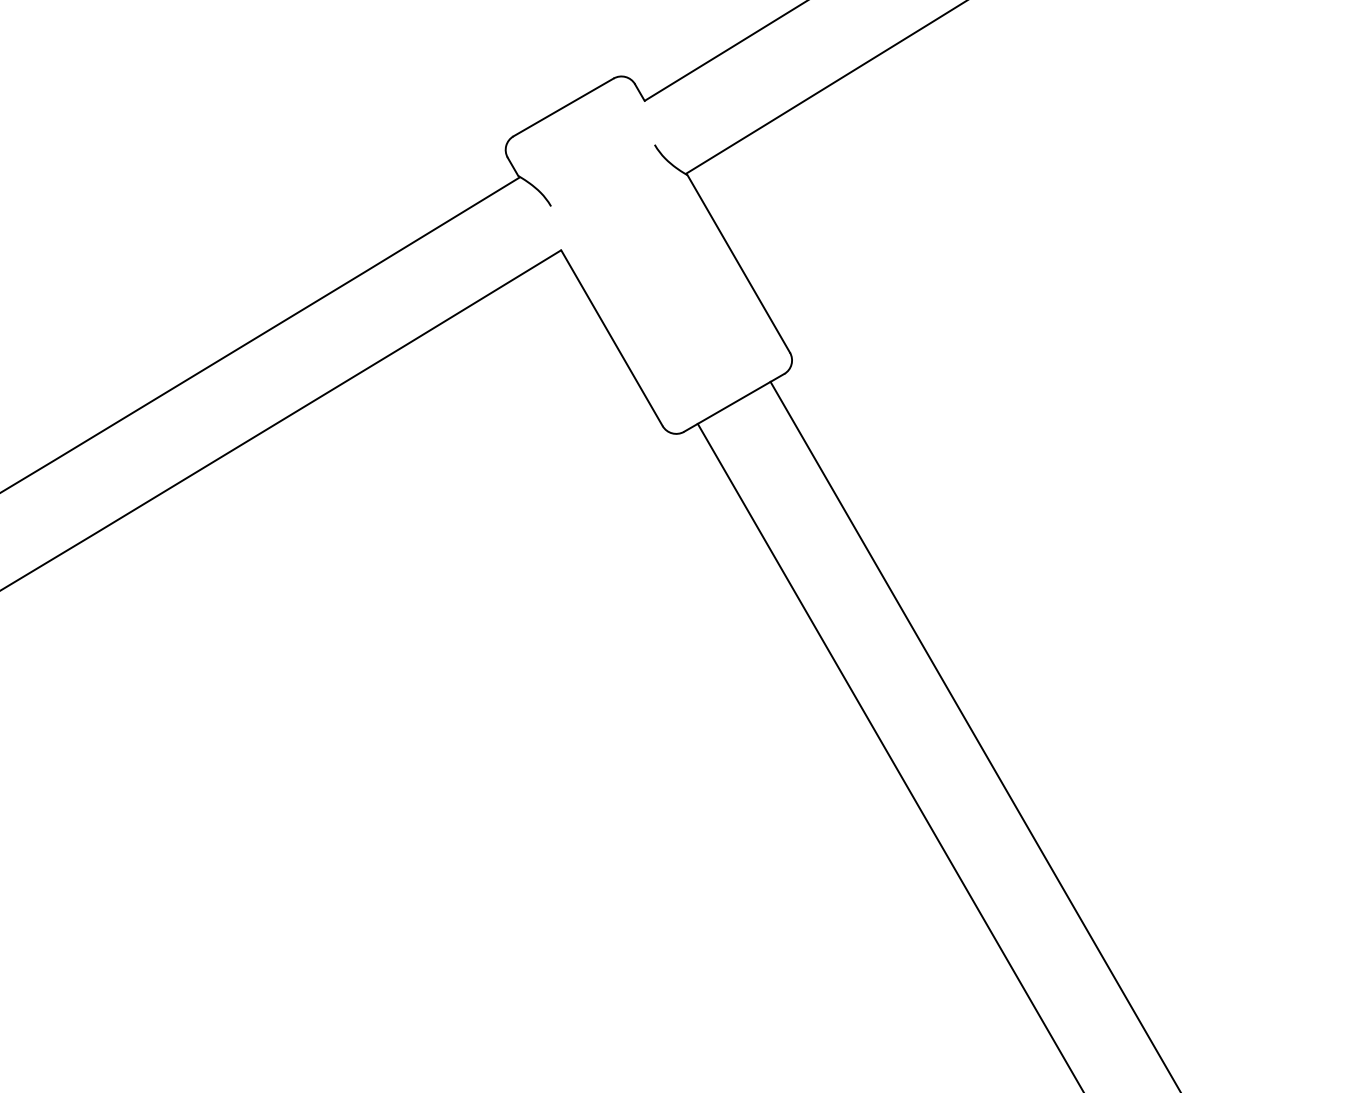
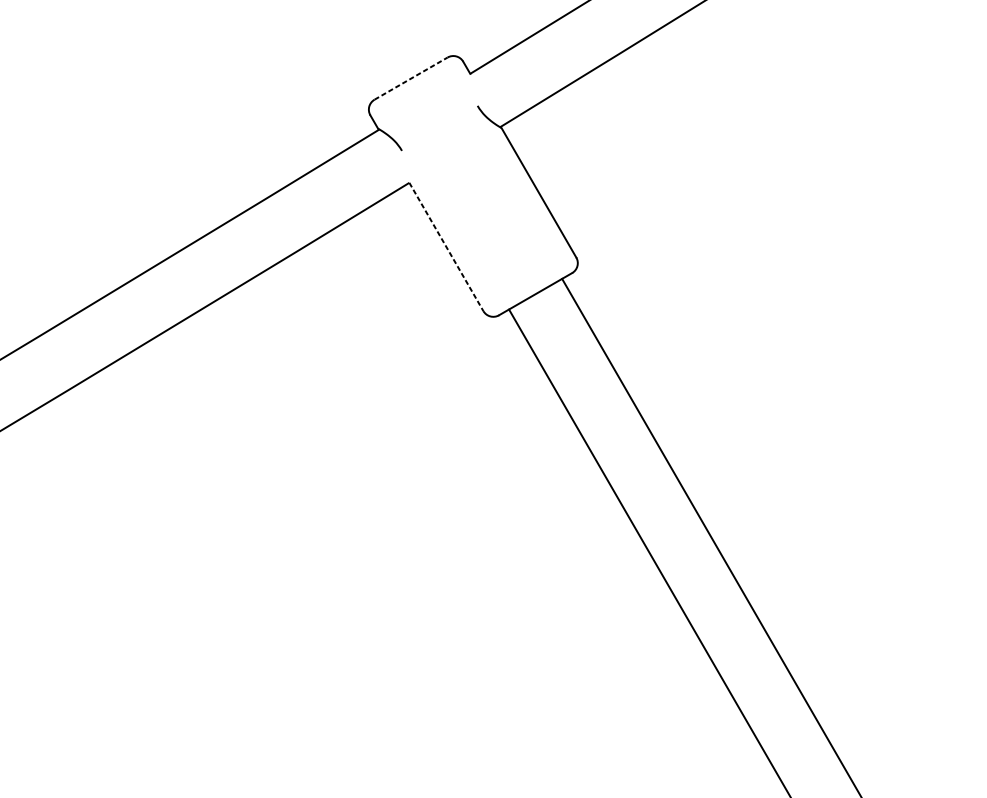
line: (563, 107) -> (411, 78), solid -> dashed
line: (612, 338) -> (446, 247), solid -> dashed

